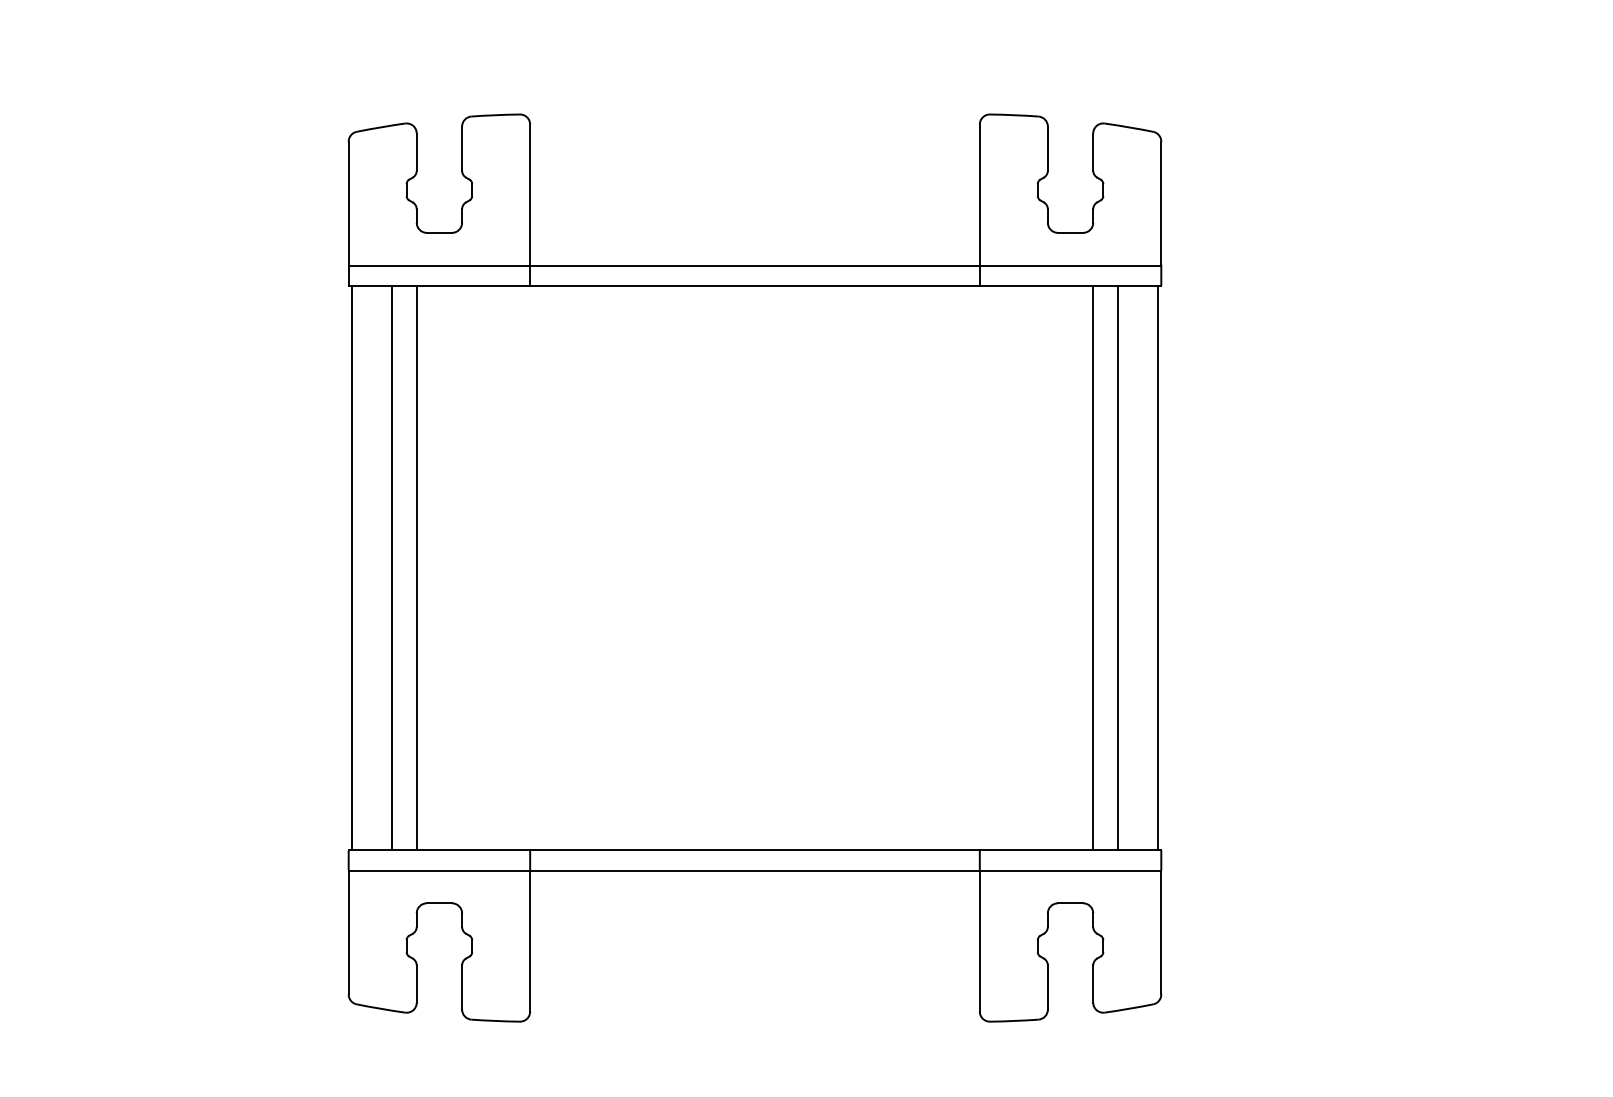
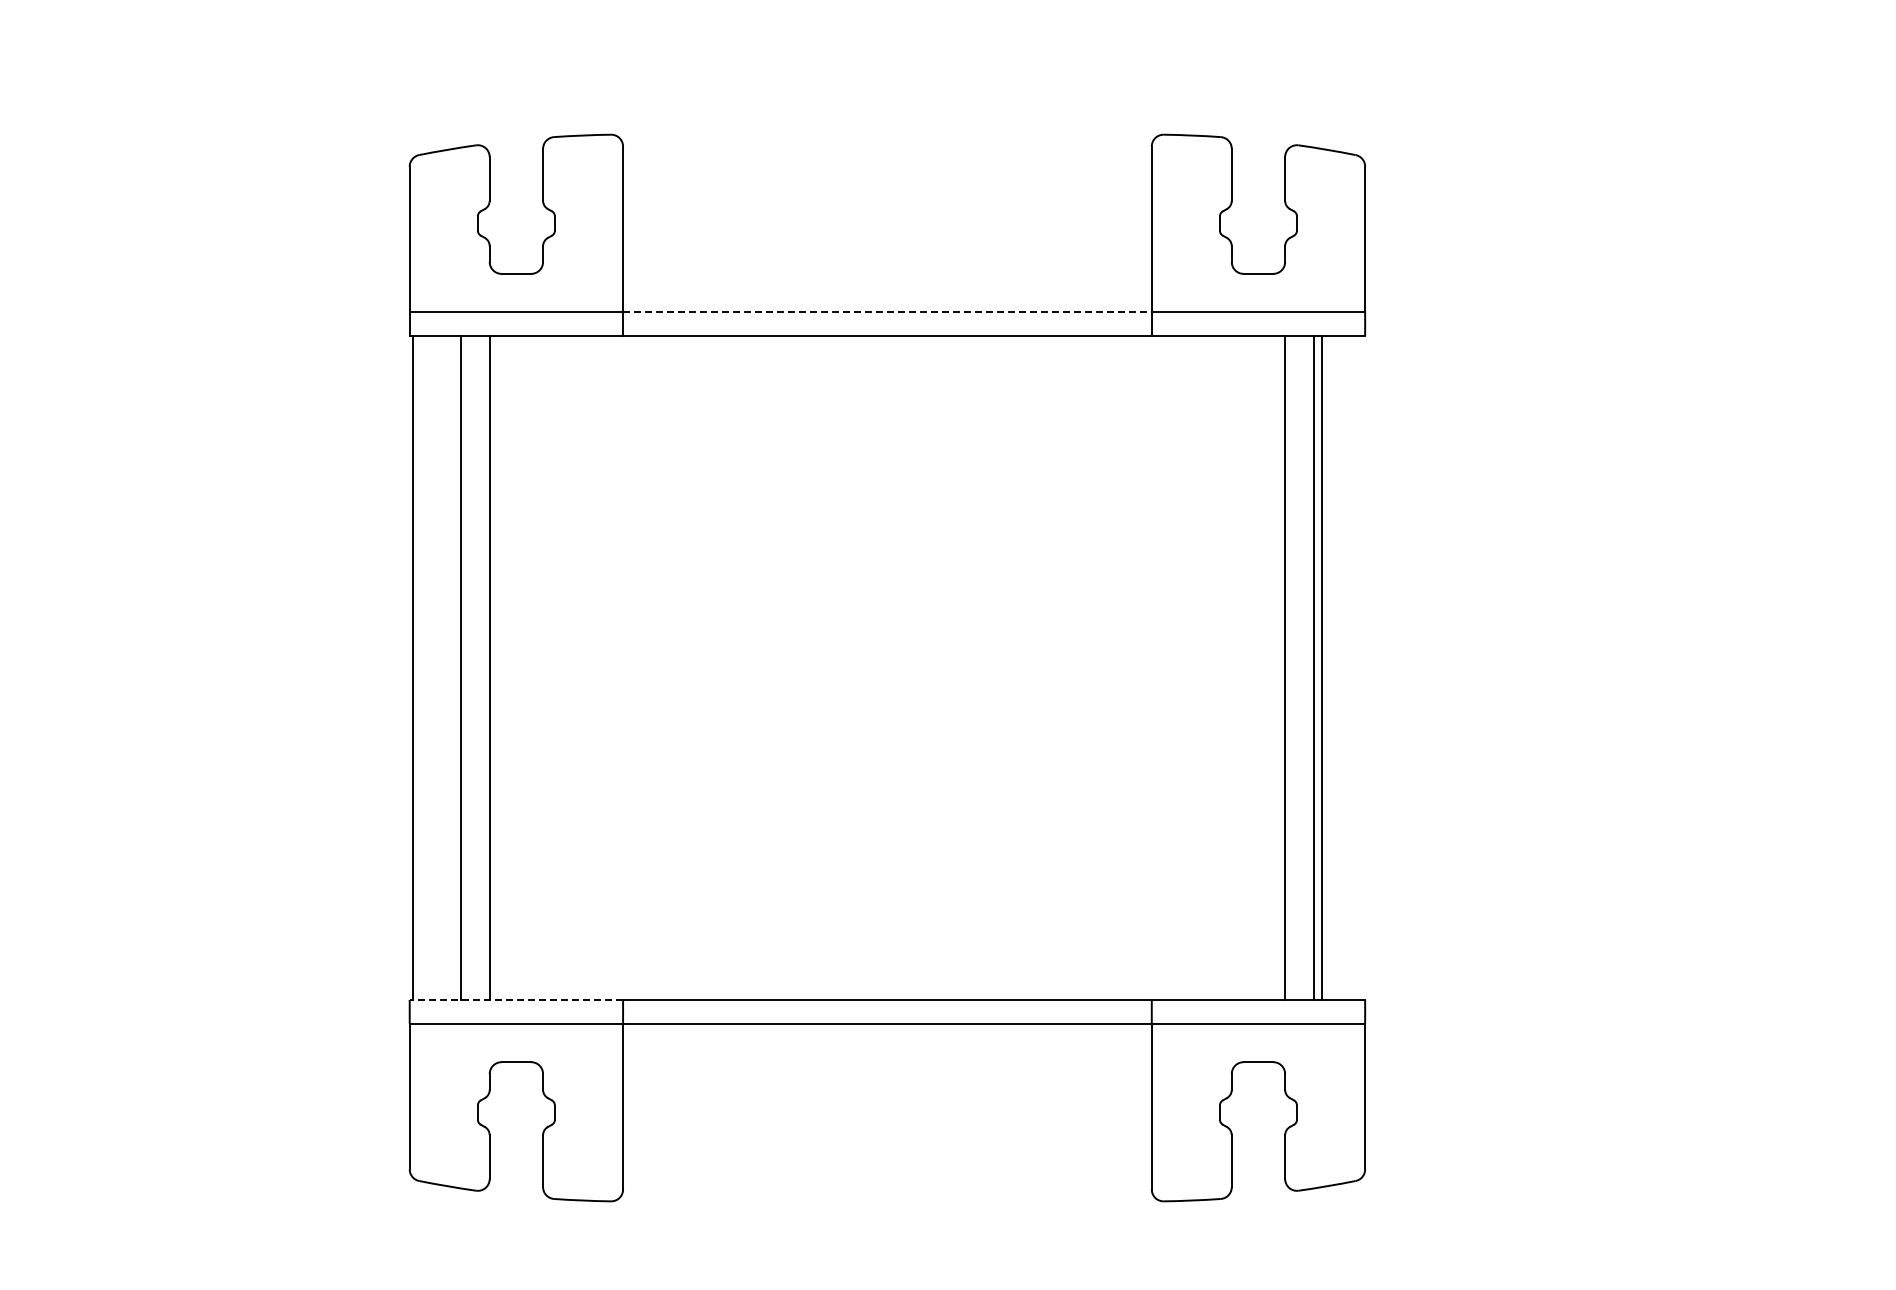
line: (755, 265) -> (887, 312), solid -> dashed
line: (1158, 567) -> (1321, 667), moved
line: (439, 850) -> (516, 999), solid -> dashed

